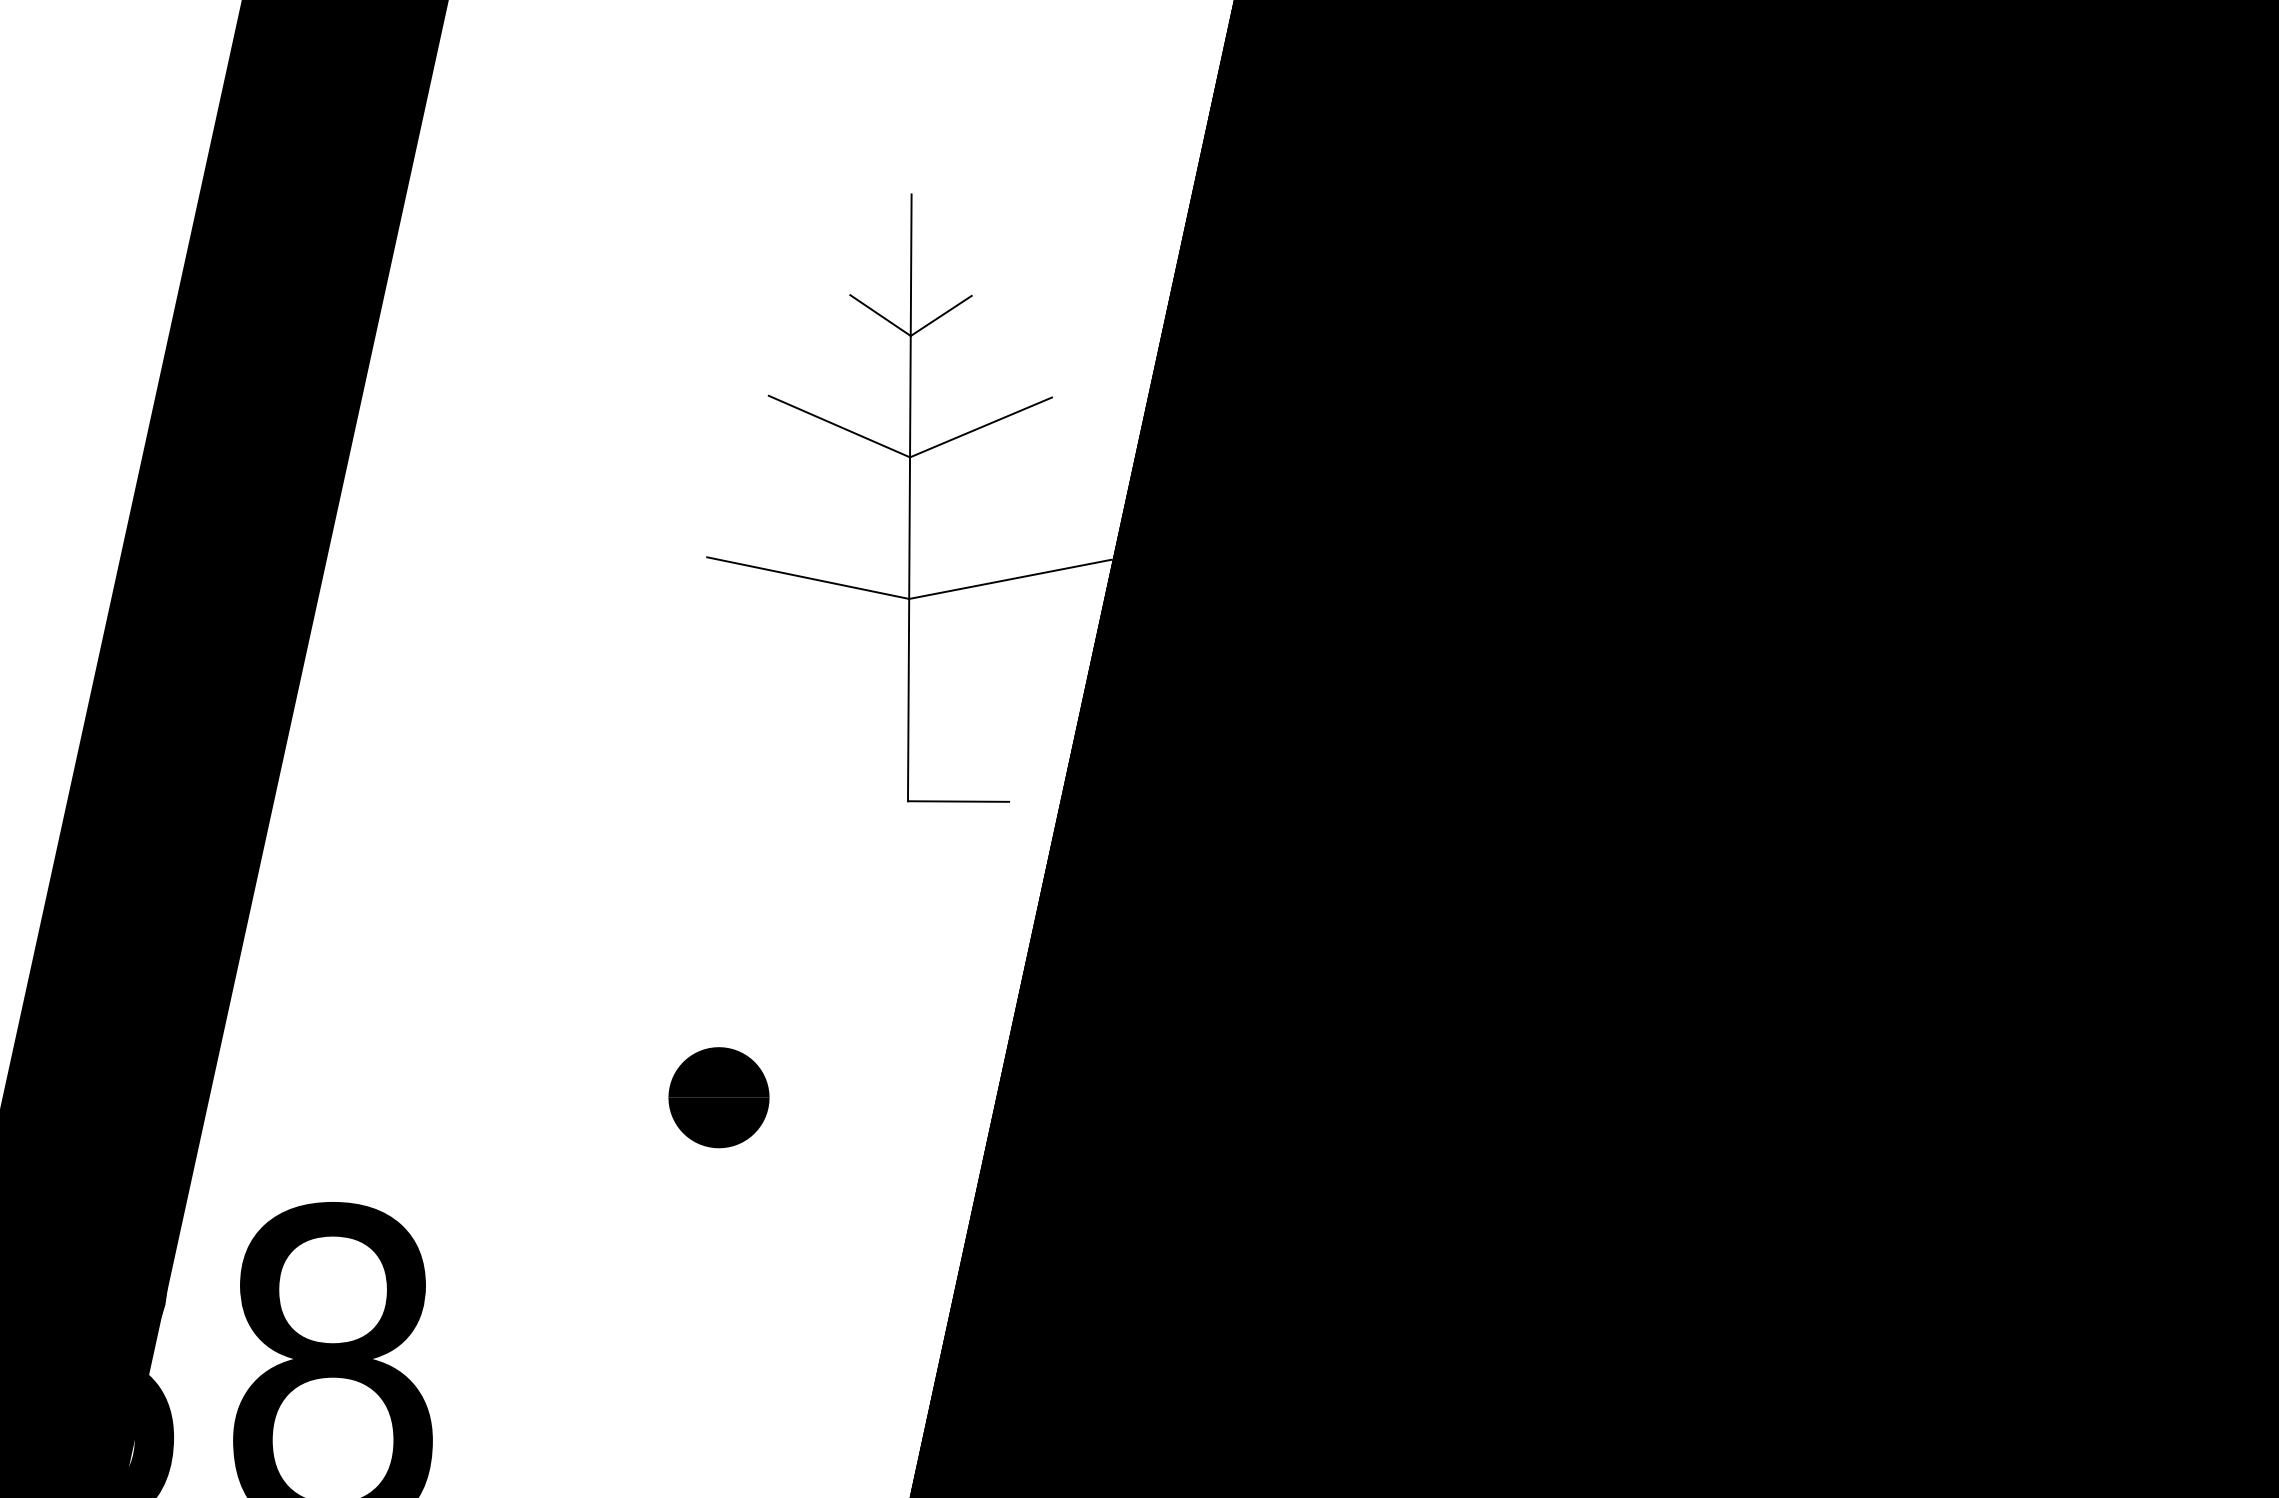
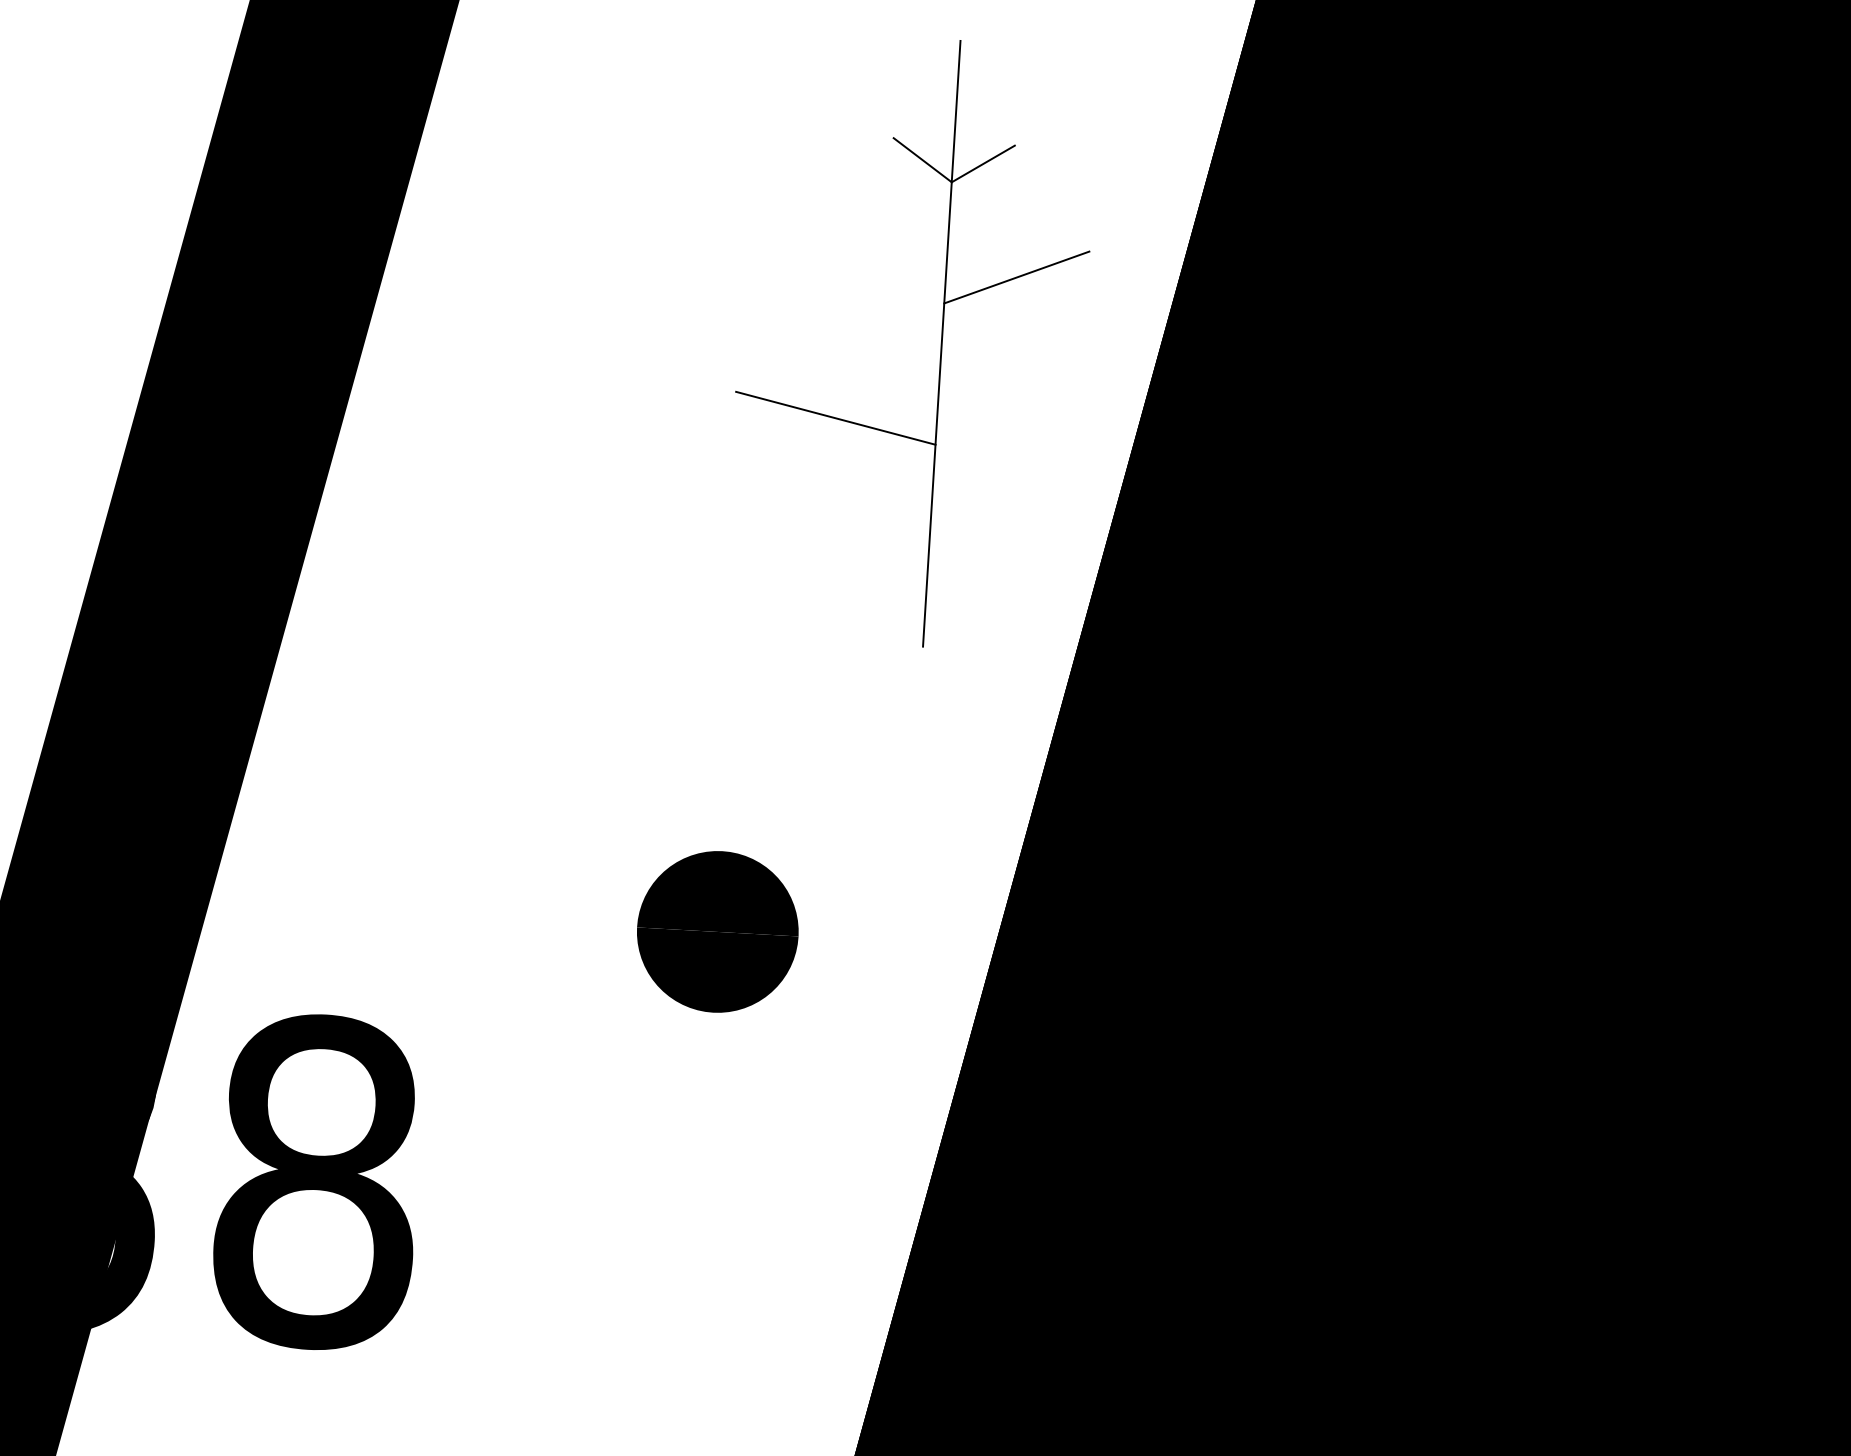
line: (839, 426) -> (875, 268), removed
line: (1010, 578) -> (1037, 429), removed
line: (958, 801) -> (973, 649), removed
part: (718, 1097) -> (717, 931), size x1.6

